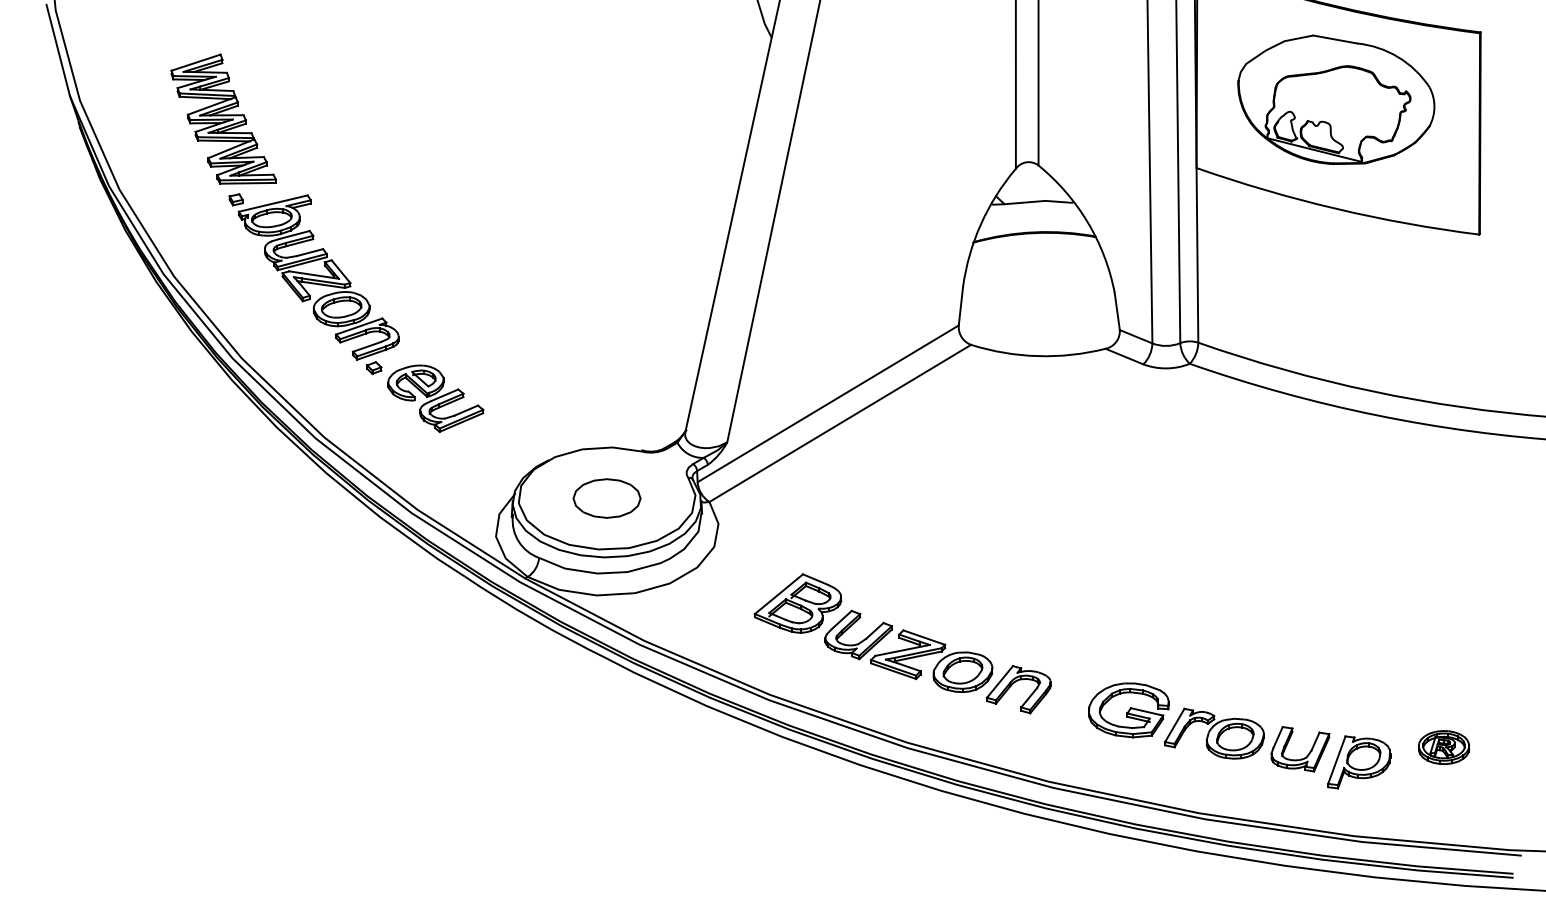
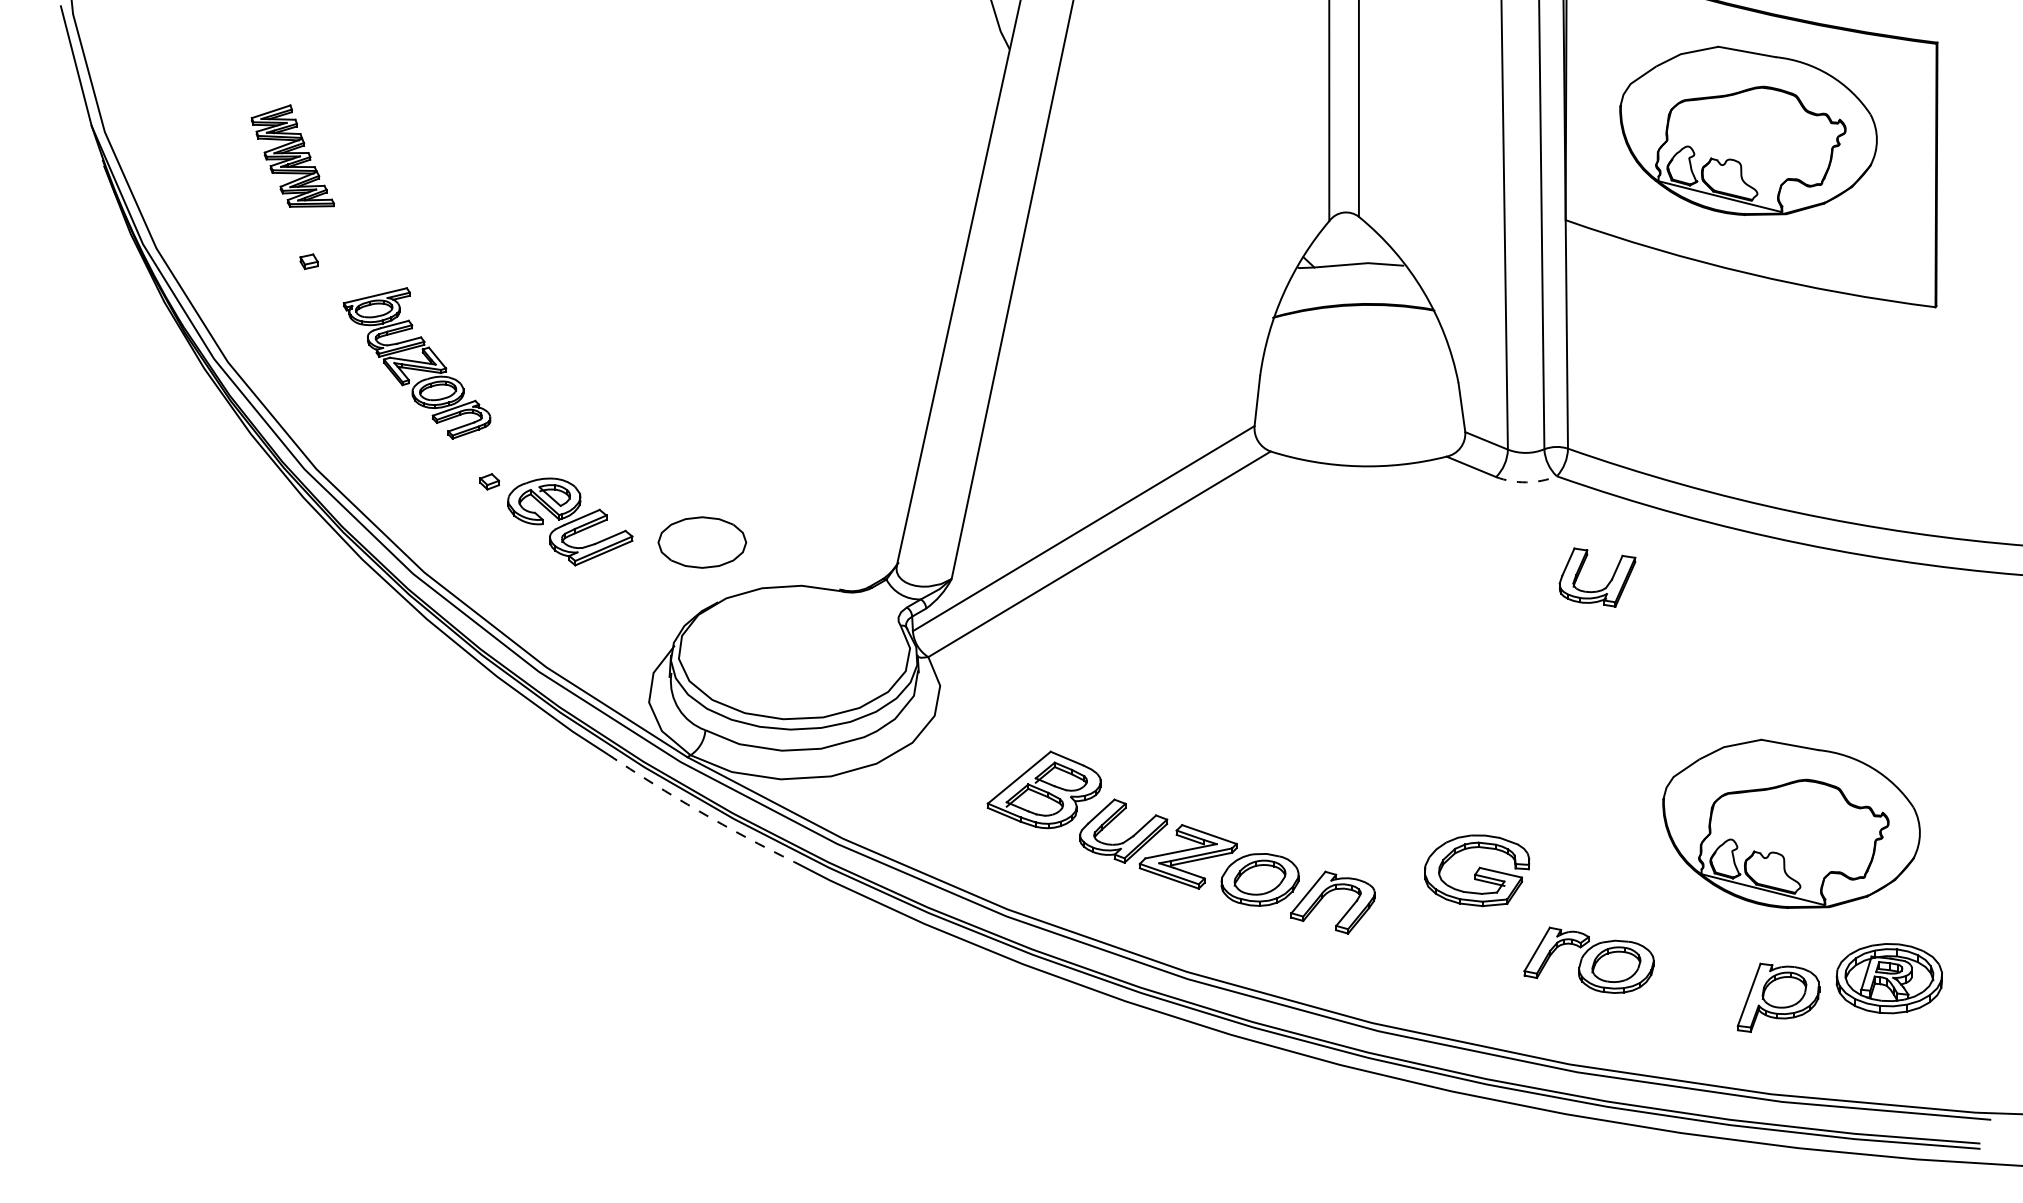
part: (223, 118) -> (292, 155), size x0.6
part: (318, 277) -> (416, 363), size x0.7
arc: (1166, 368) -> (1526, 482), solid -> dashed
part: (607, 498) -> (702, 542), moved
arc: (534, 620) -> (699, 811), solid -> dashed
part: (1369, 629) -> (1791, 823), added
part: (1129, 710) -> (1477, 870), moved
part: (1444, 746) -> (1889, 977), size x1.6
part: (1307, 755) -> (1606, 585), moved

